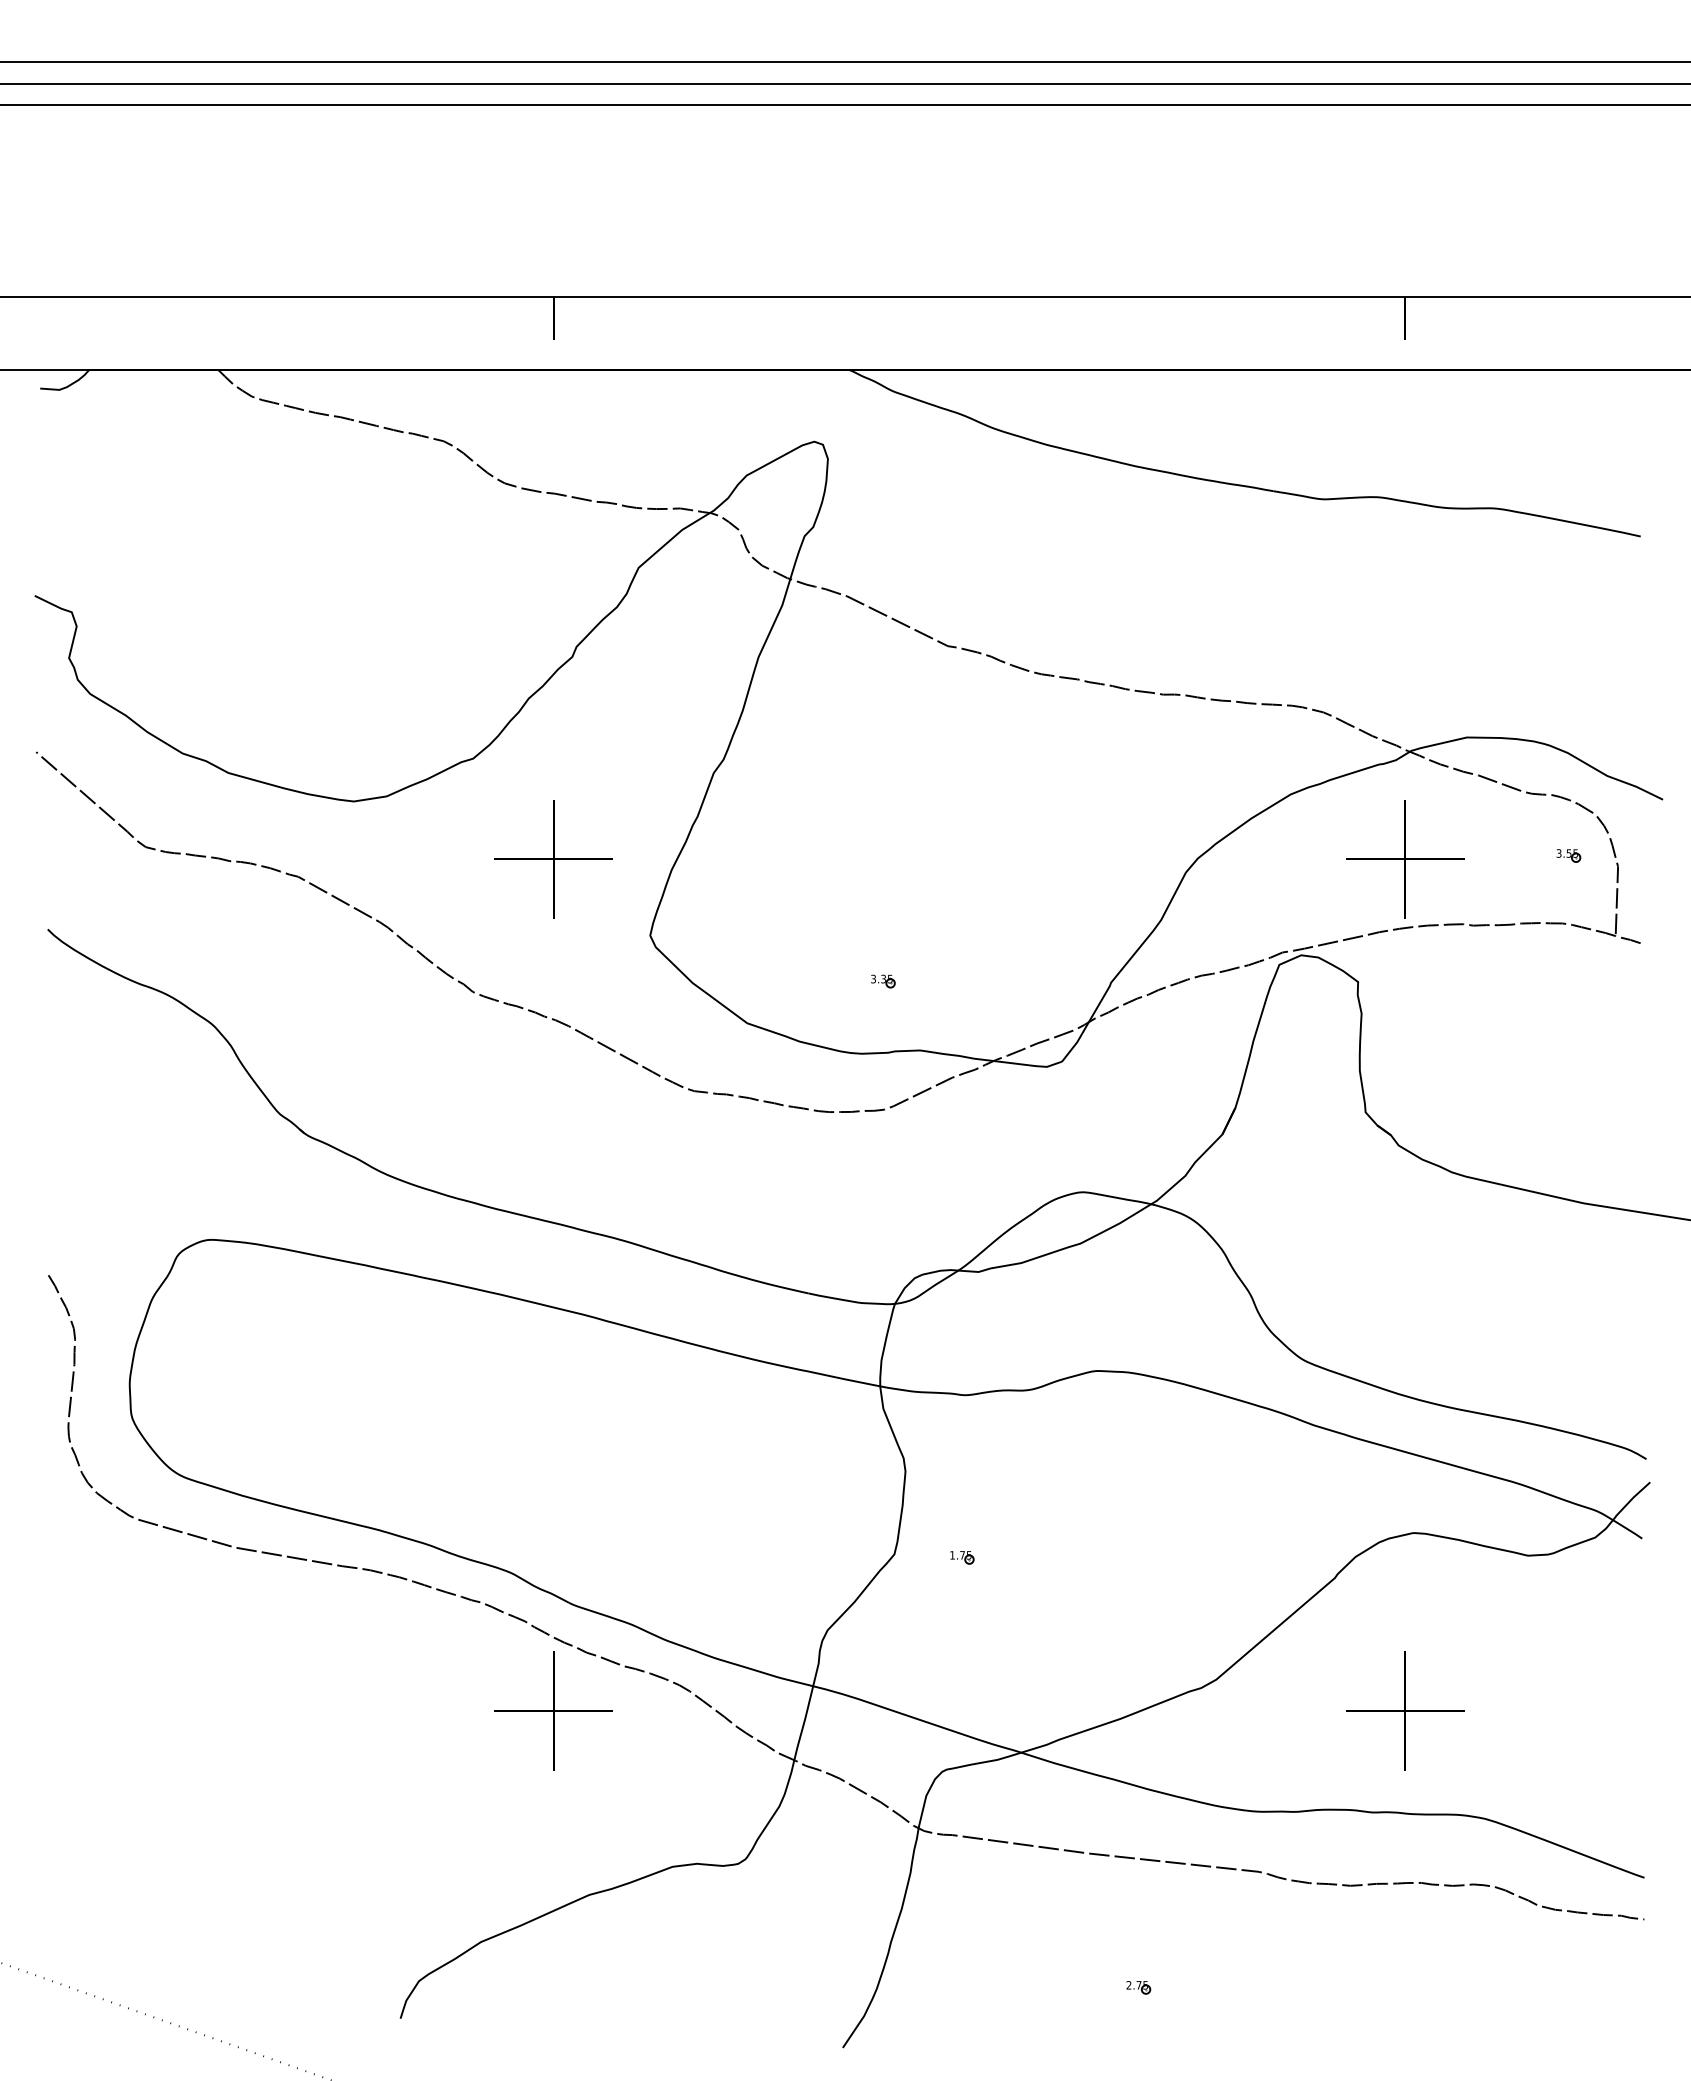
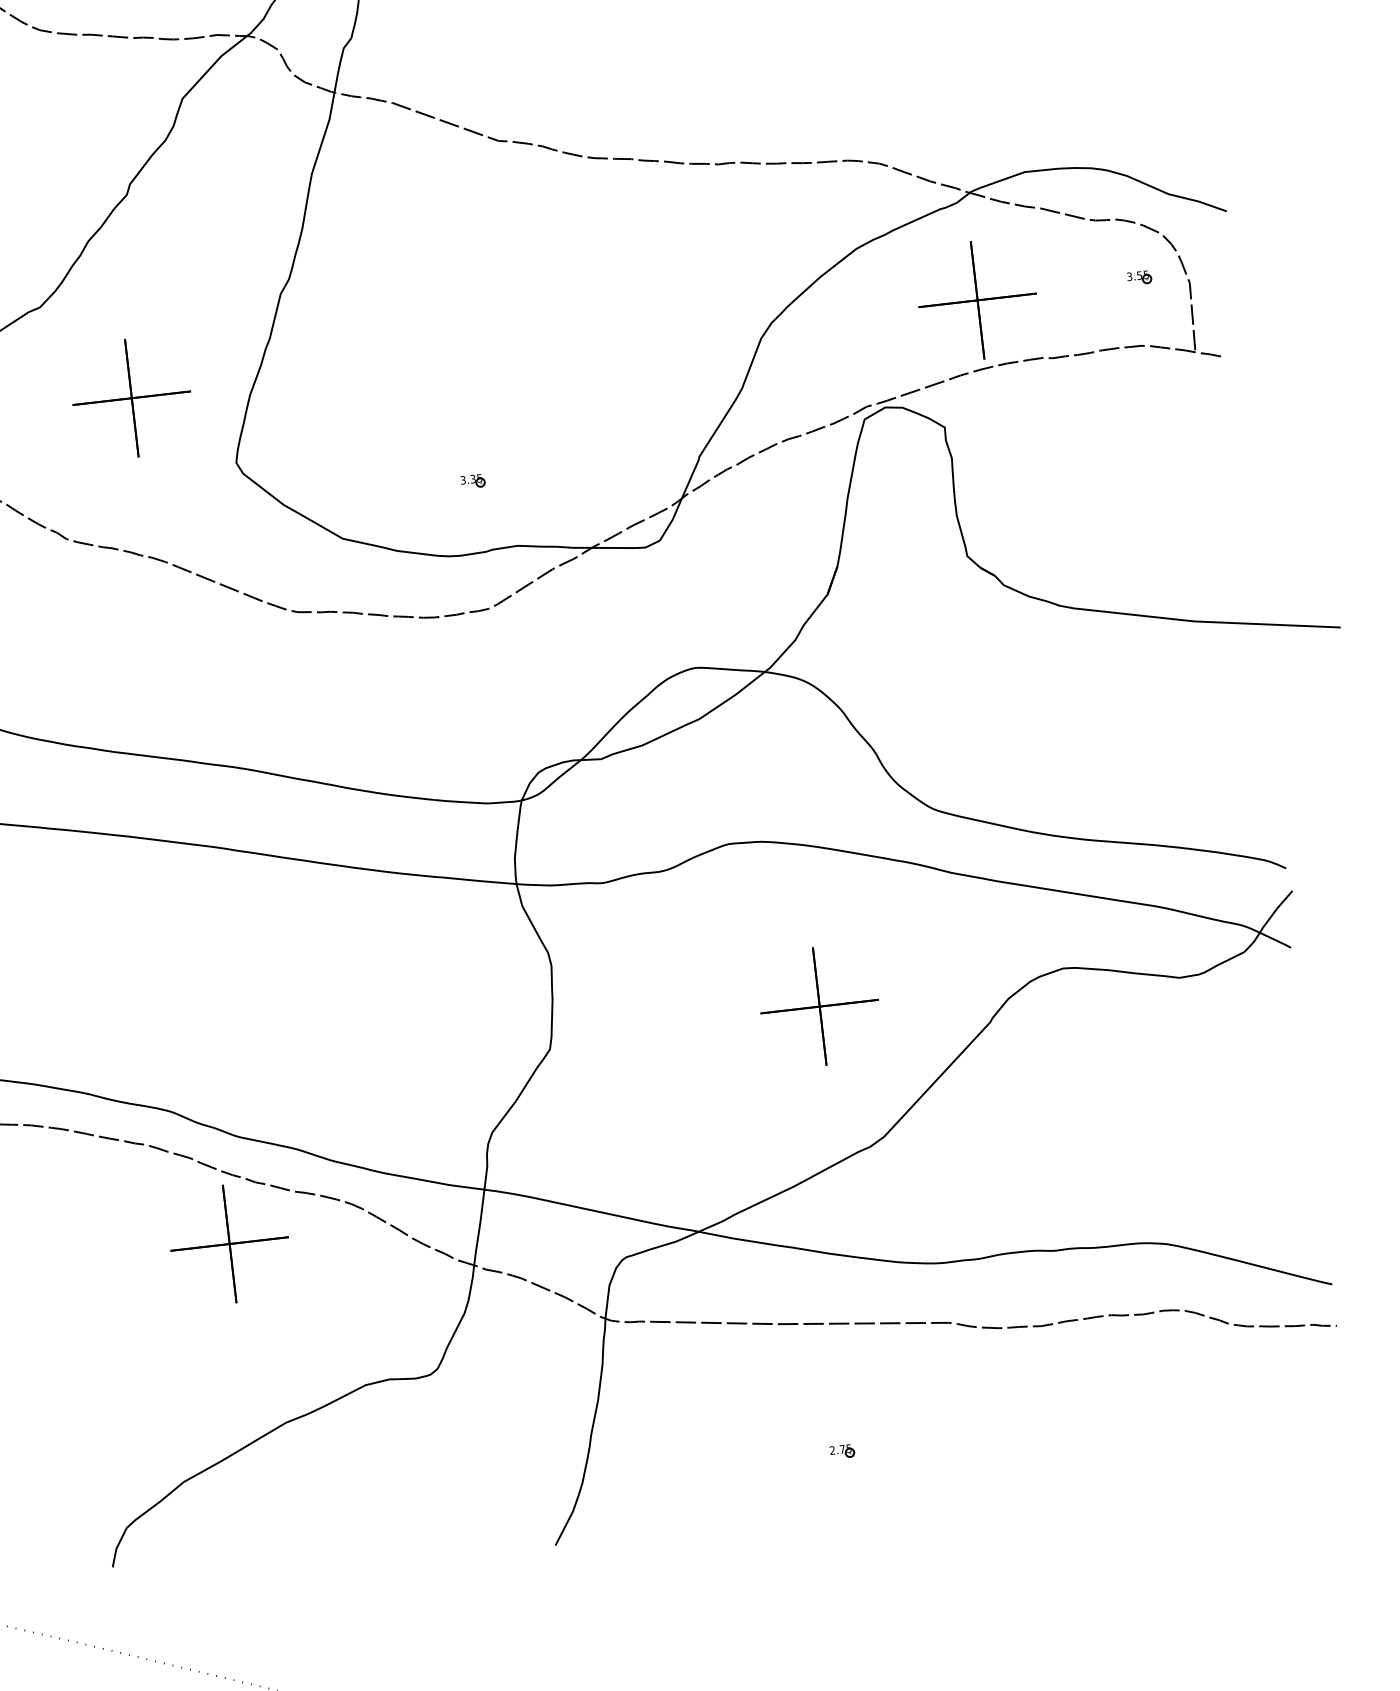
part: (962, 1557) -> (617, 1044), removed
part: (1405, 1710) -> (819, 1006), moved

